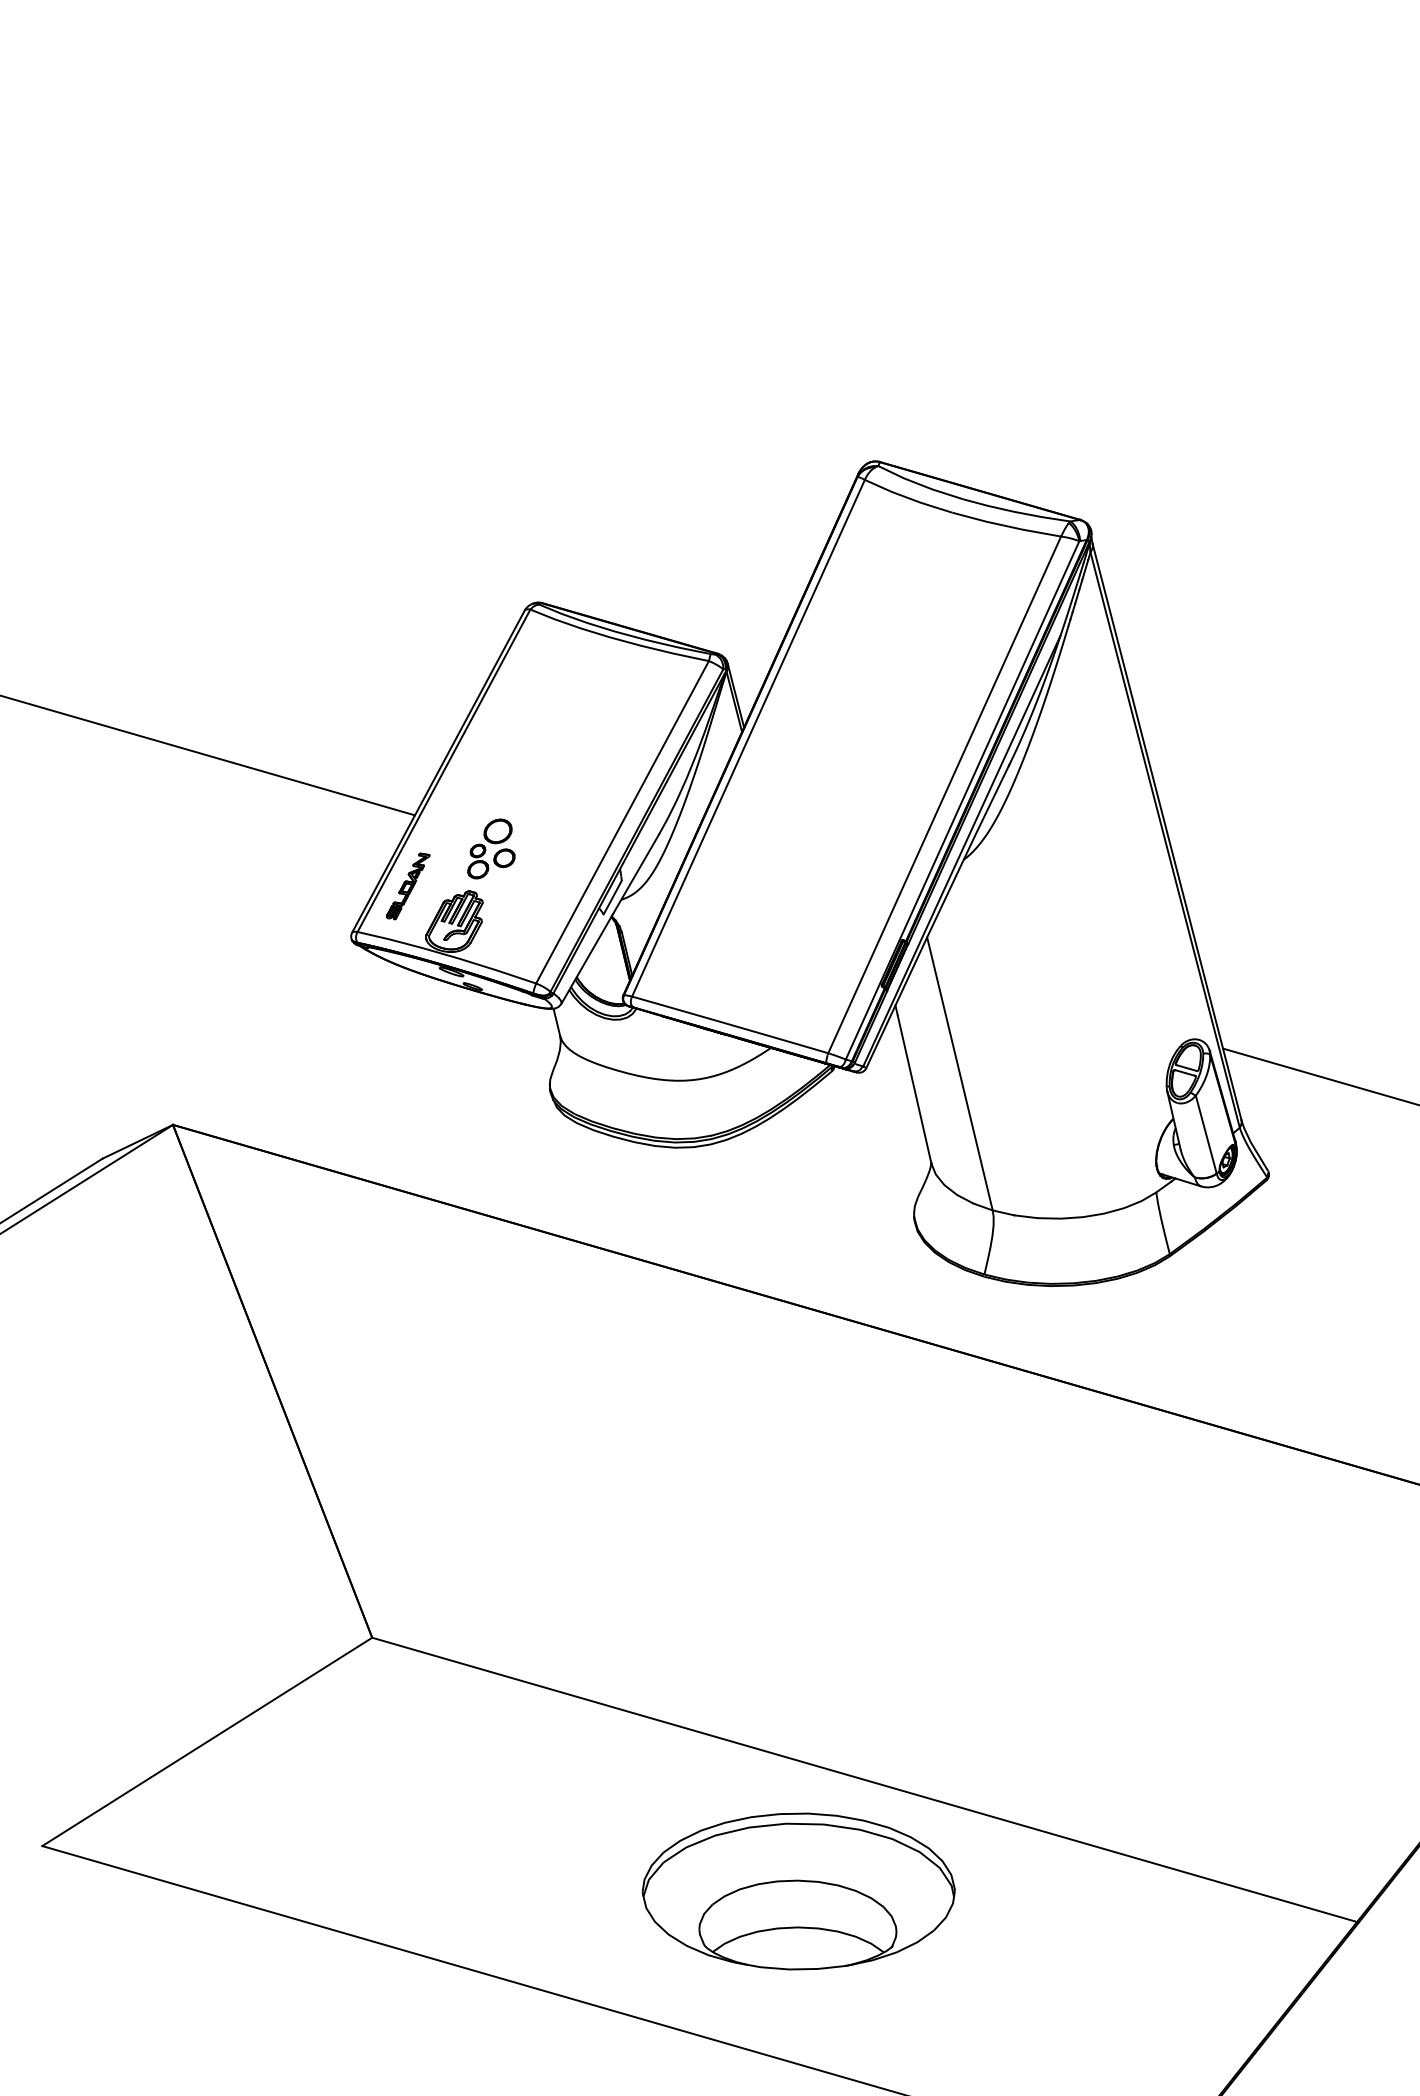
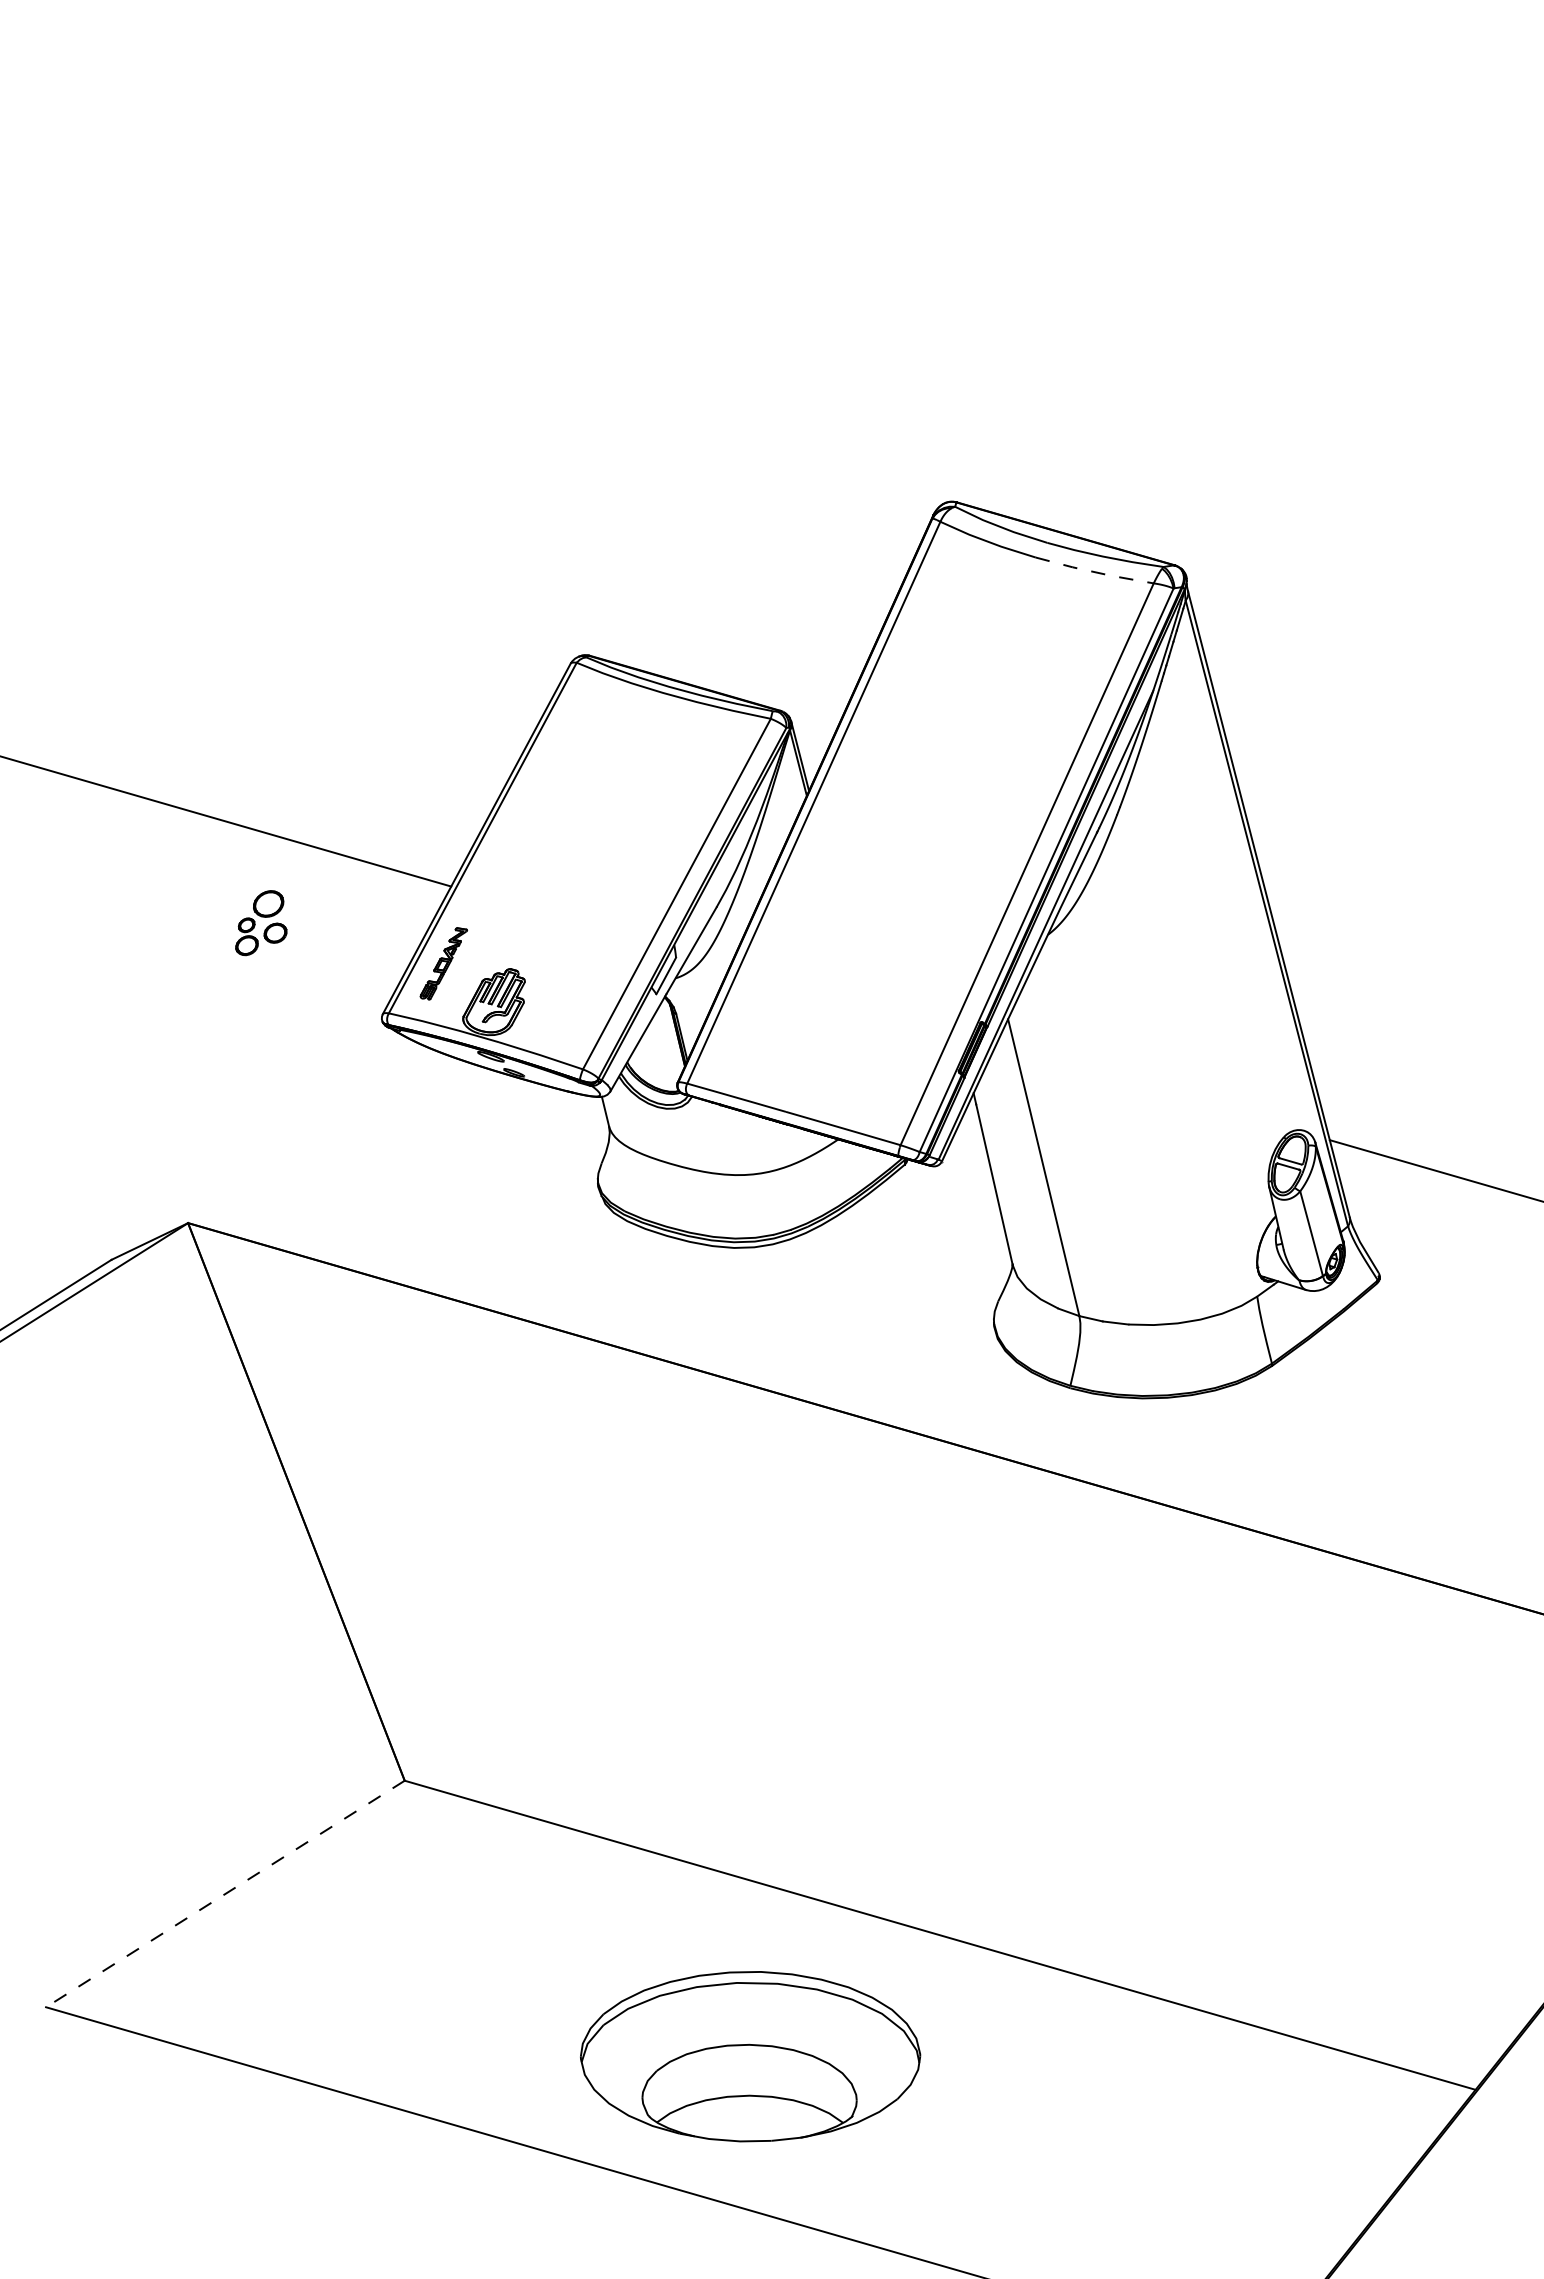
line: (1006, 526) -> (1094, 572), solid -> dashed
part: (491, 849) -> (261, 923), moved
line: (206, 1742) -> (224, 1894), solid -> dashed
part: (798, 1891) -> (750, 2056), moved

